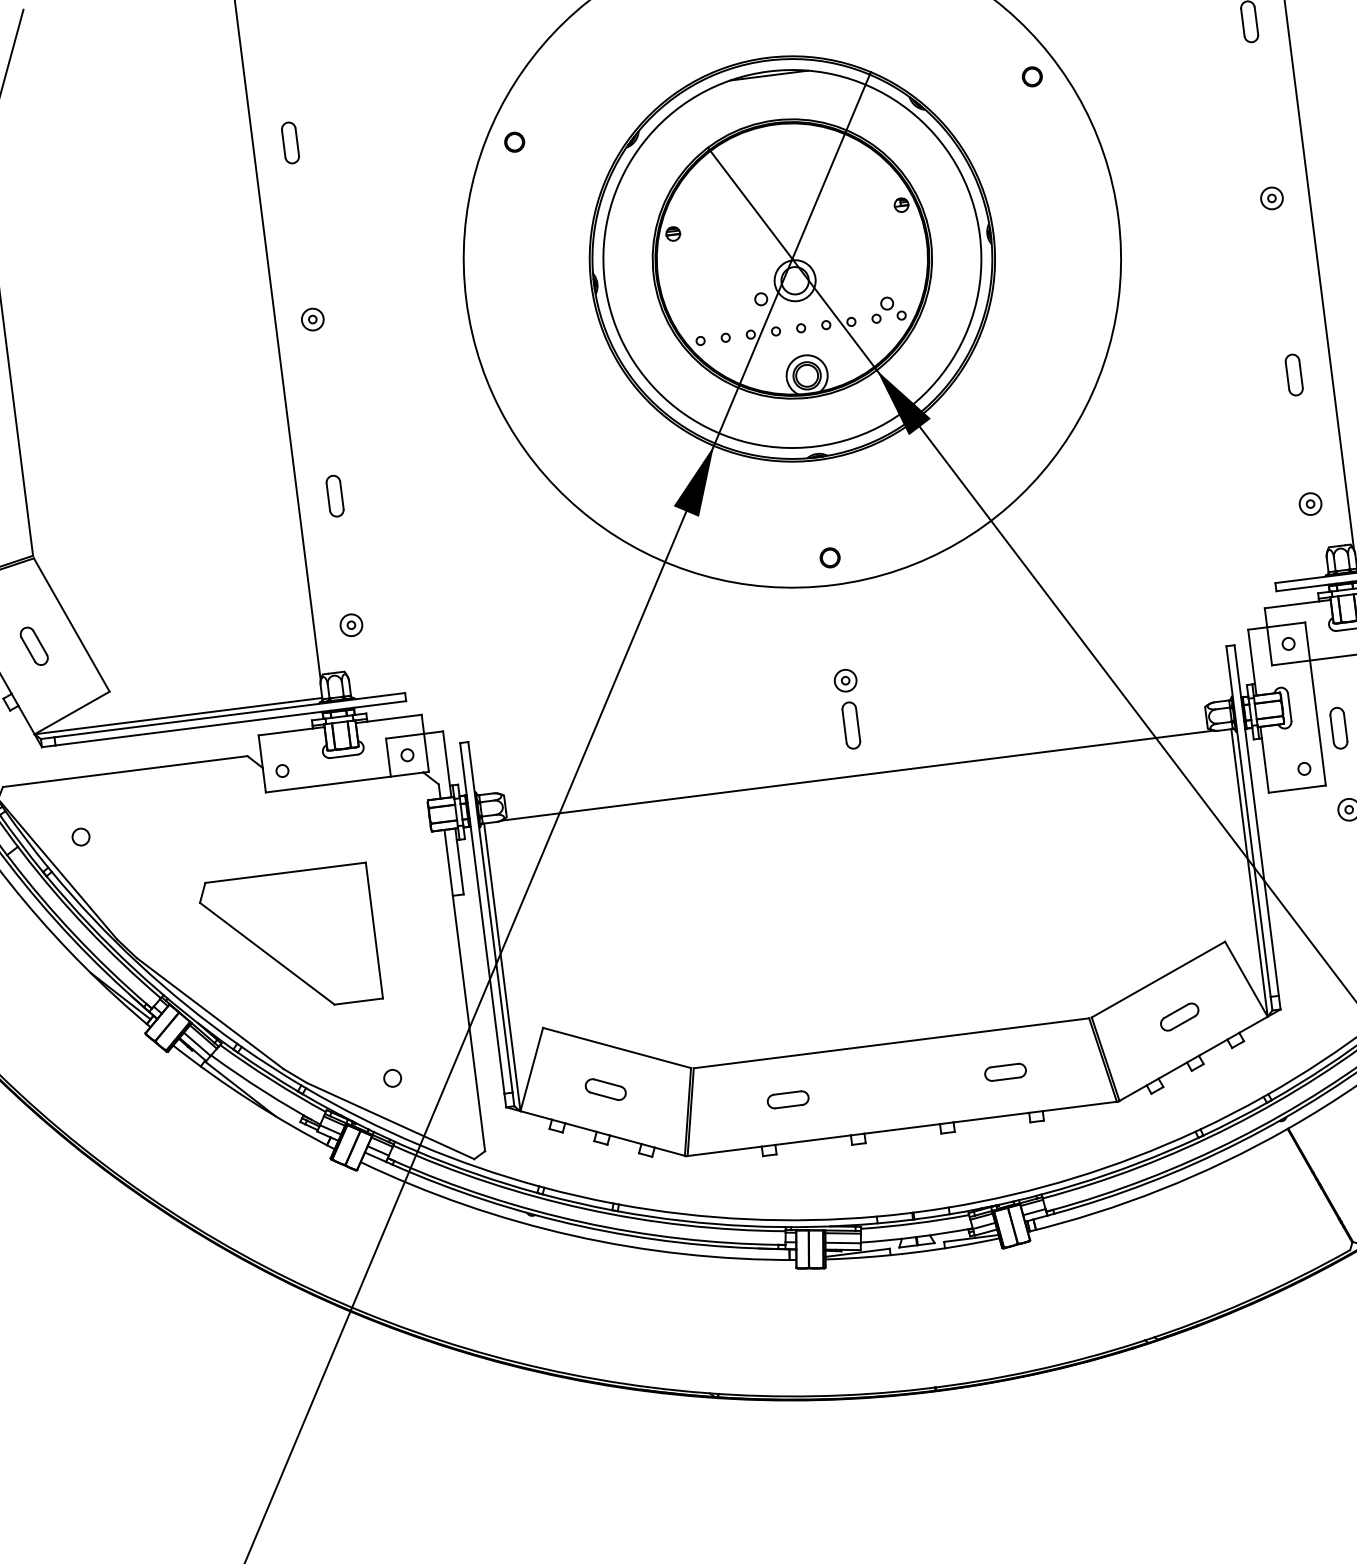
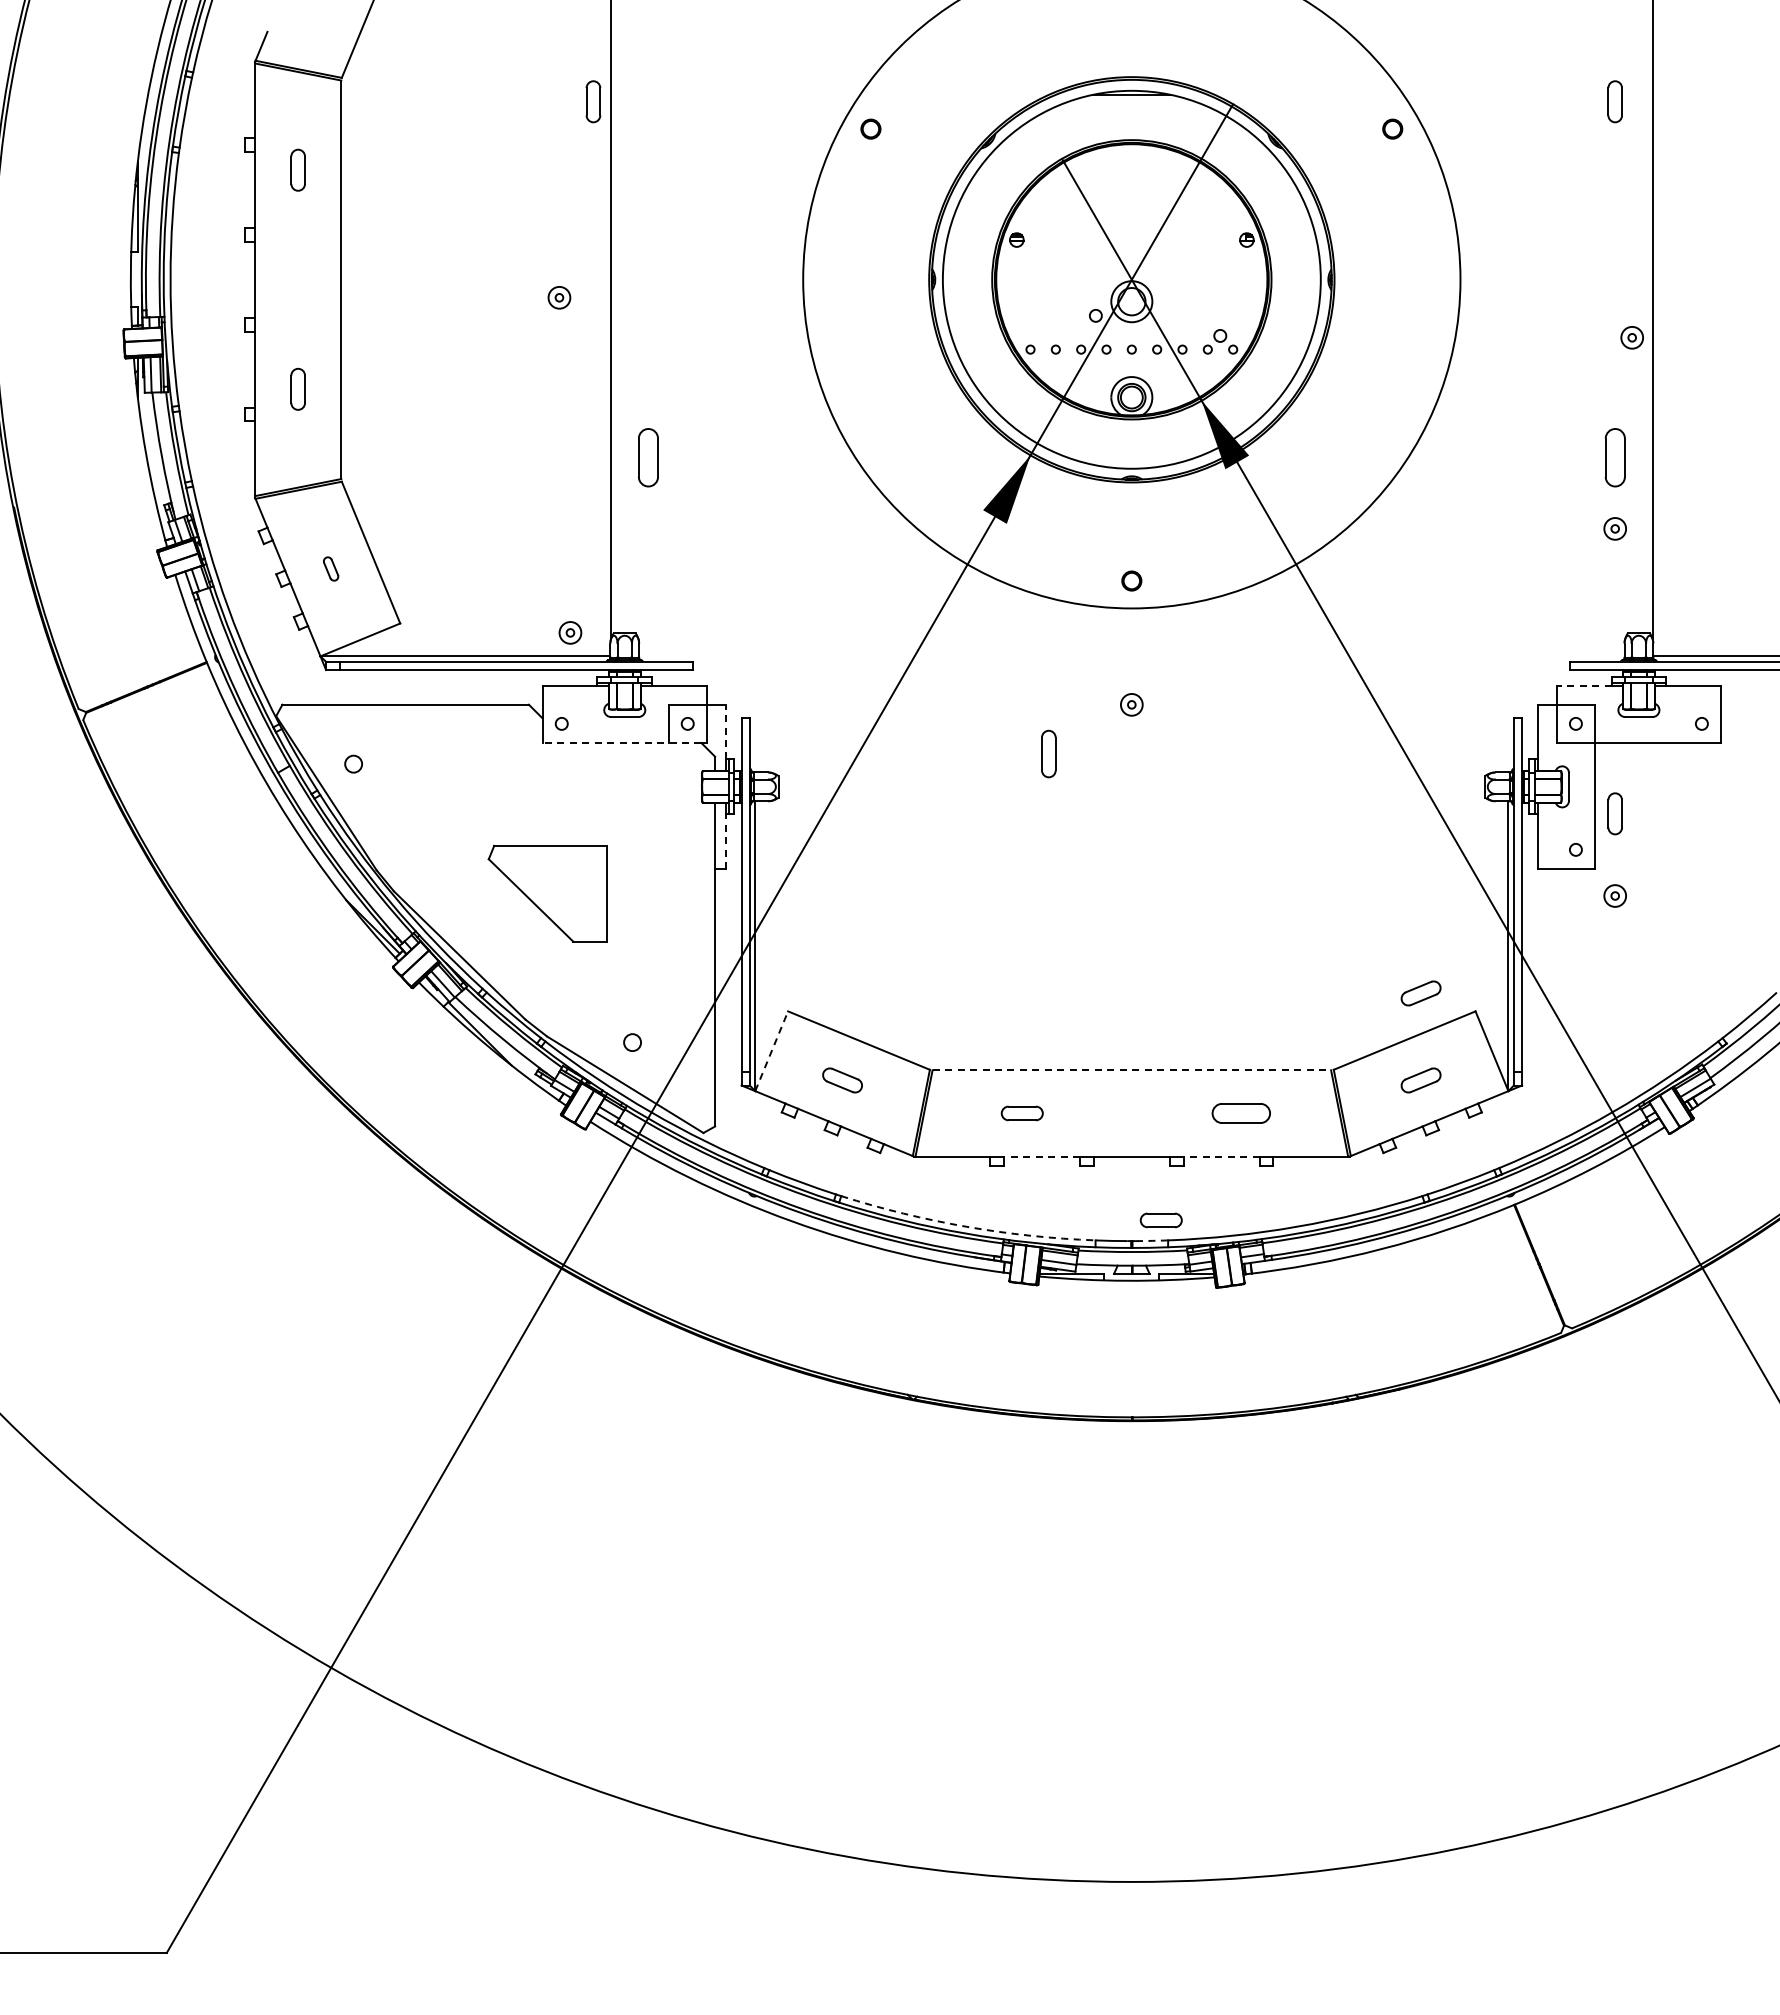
part: (290, 142) -> (593, 101), moved
part: (1271, 198) -> (1631, 337), moved
part: (312, 319) -> (559, 297), moved
part: (1293, 374) -> (1614, 457), size x1.4
part: (335, 495) -> (648, 457), size x1.4
part: (1309, 503) -> (1614, 528), moved
line: (1291, 604) -> (1583, 685), solid -> dashed
part: (351, 624) -> (570, 632), moved
part: (33, 645) -> (330, 568), size x0.6
part: (850, 725) -> (1048, 753), moved
line: (446, 757) -> (726, 731), solid -> dashed
line: (857, 775) -> (1131, 800), removed
line: (344, 783) -> (621, 743), solid -> dashed
line: (460, 867) -> (726, 841), solid -> dashed
part: (1168, 930) -> (1420, 993), added
part: (289, 941) -> (547, 893), size x0.7
line: (892, 1043) -> (1132, 1070), solid -> dashed
line: (531, 1068) -> (771, 1050), solid -> dashed
part: (1005, 1072) -> (1241, 1113), size x1.4
line: (991, 1117) -> (1221, 1156), solid -> dashed
line: (812, 1140) -> (1041, 1156), solid -> dashed
part: (938, 1188) -> (1160, 1220), added
arc: (933, 1209) -> (1152, 1240), solid -> dashed
arc: (747, 1218) -> (966, 1226), solid -> dashed

